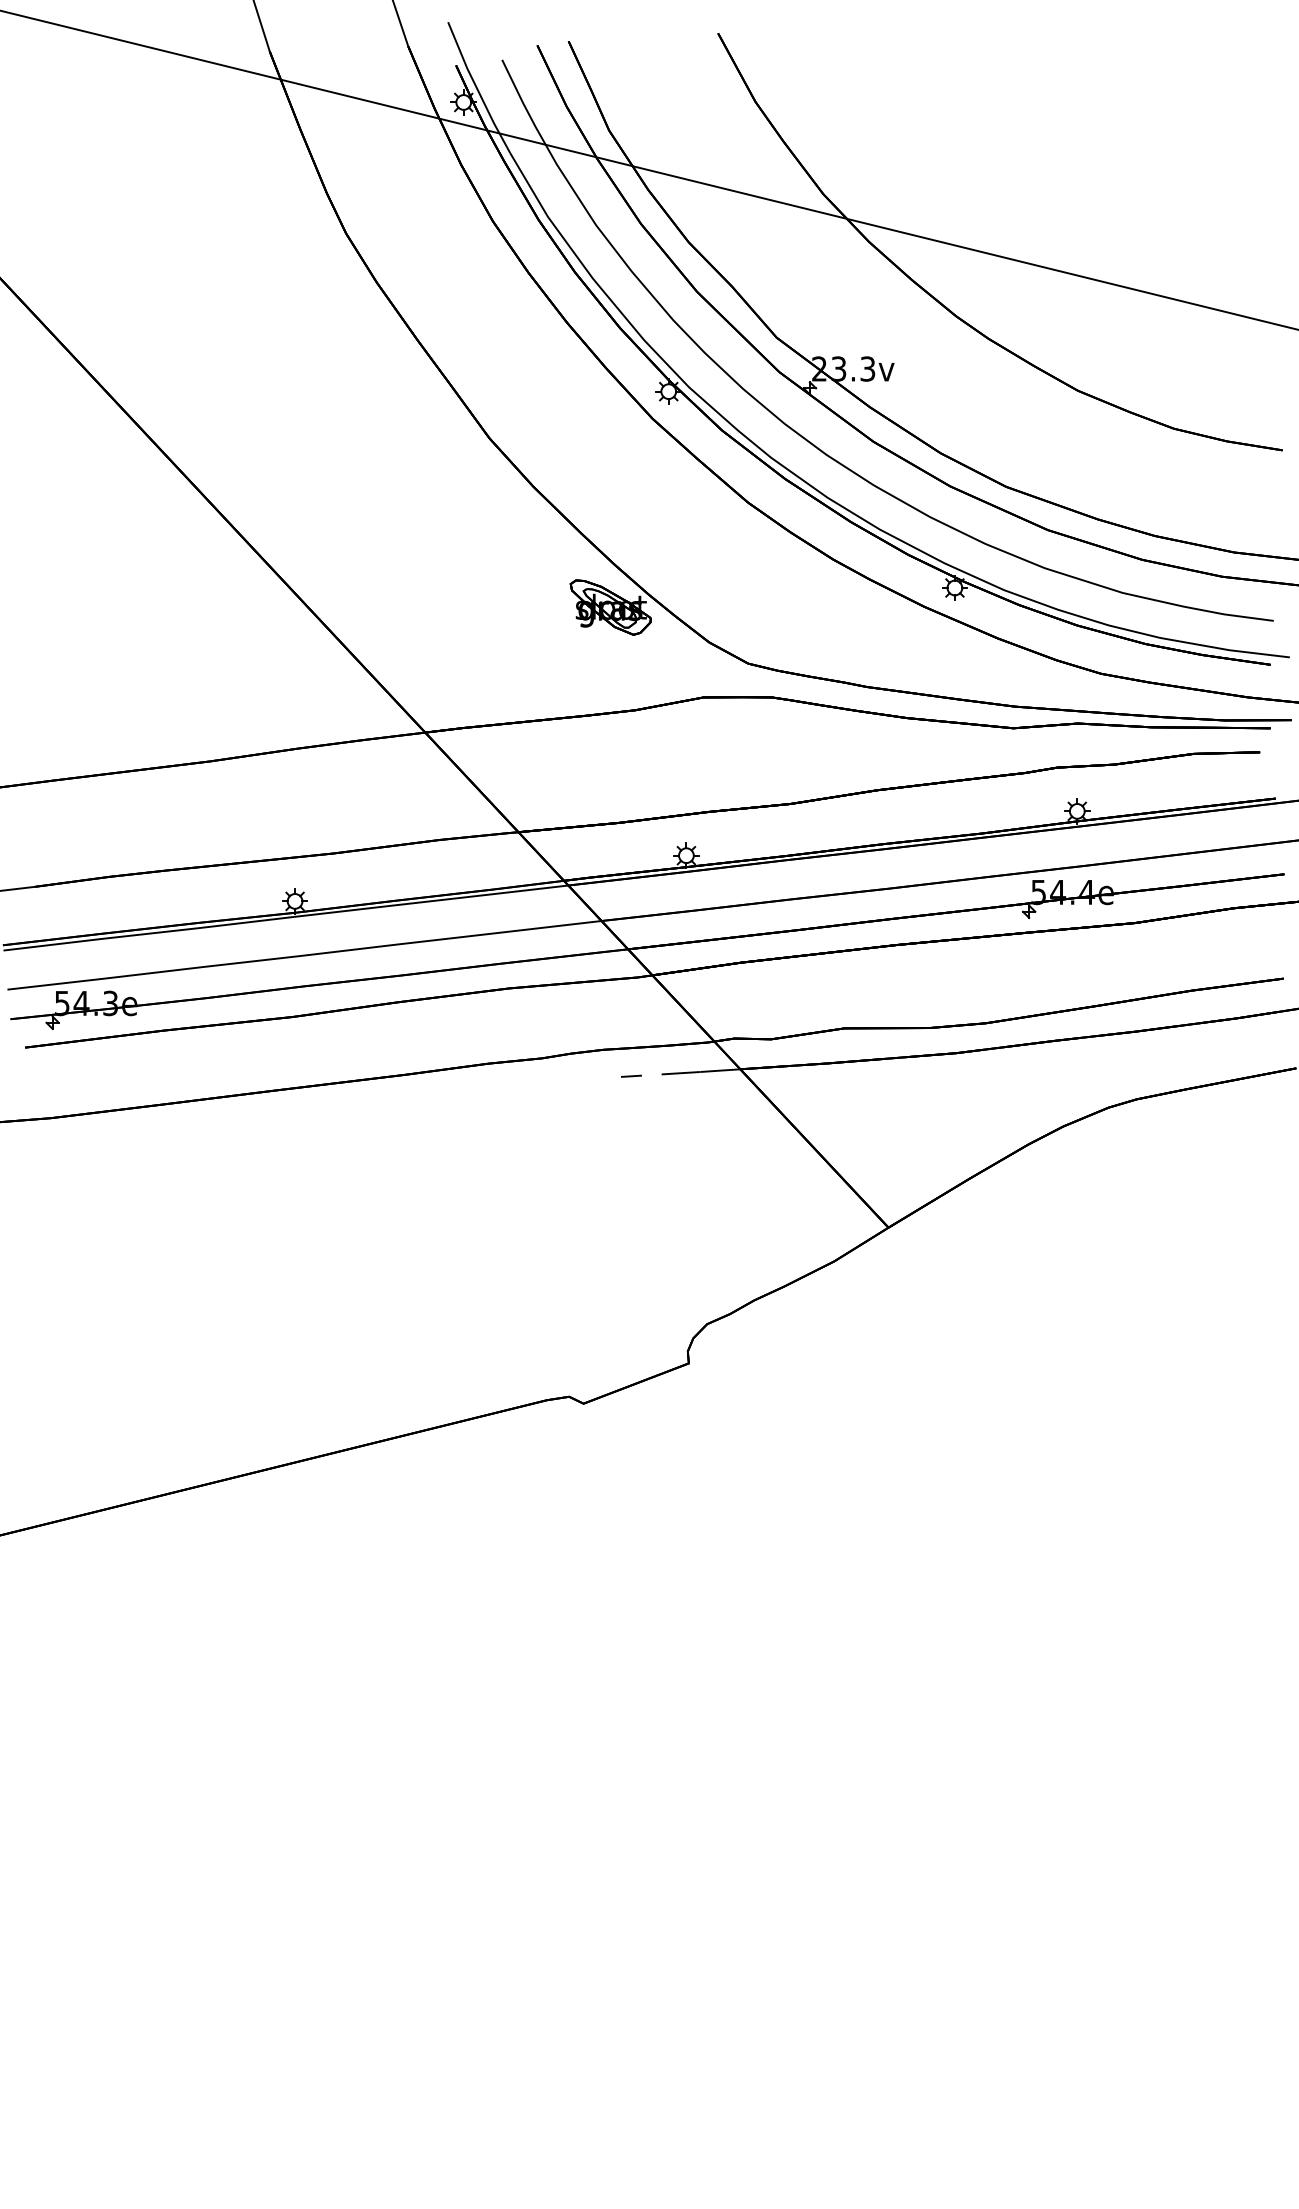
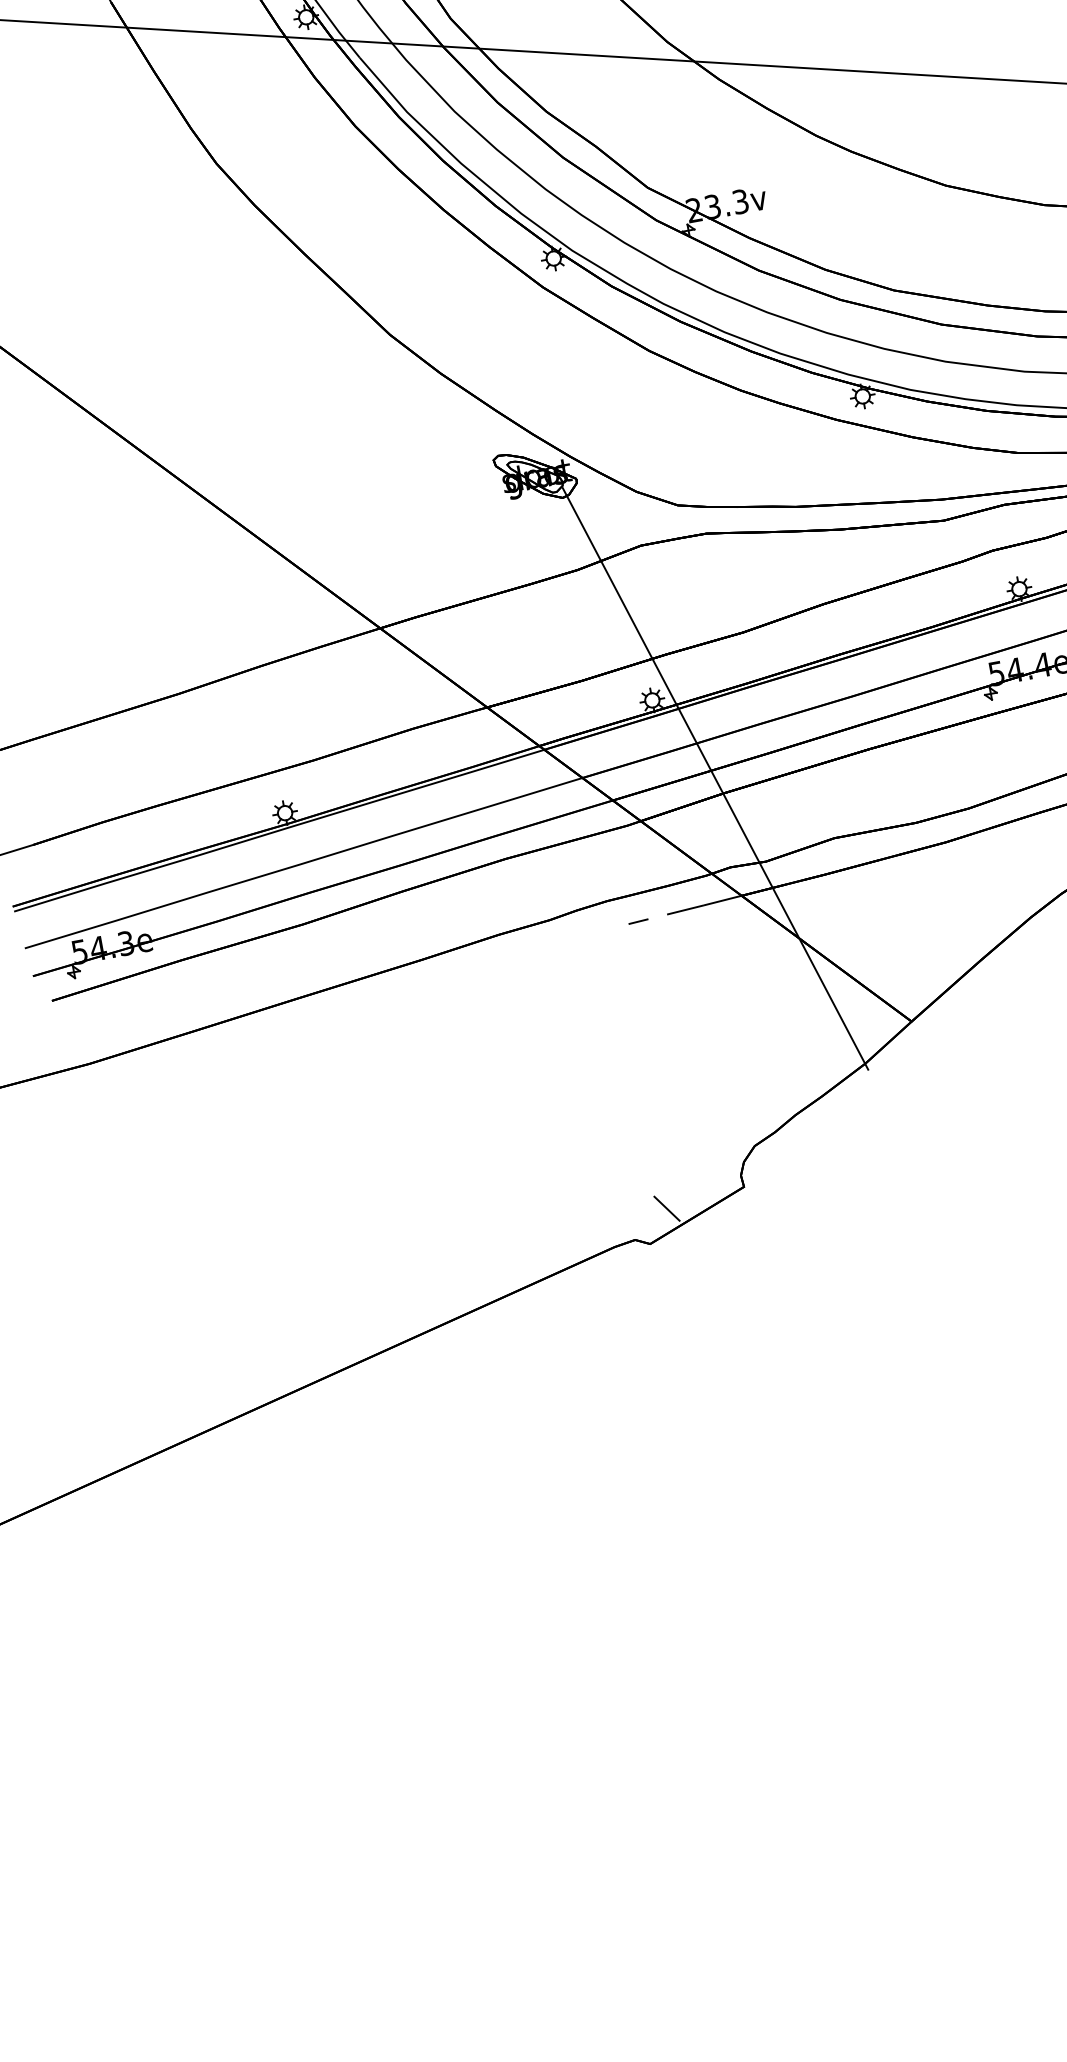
line: (735, 946) -> (715, 778), added
line: (607, 1370) -> (667, 1208), added

